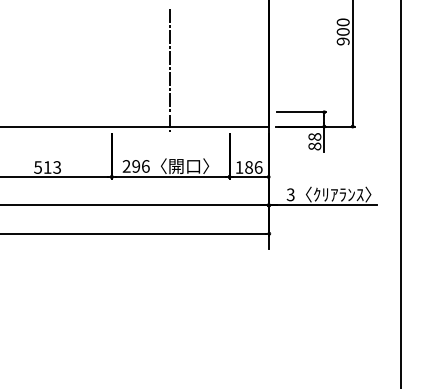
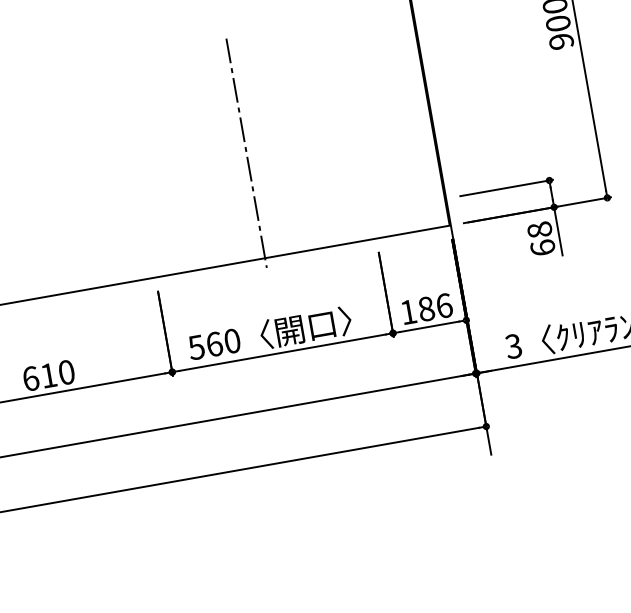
text: (314, 146) -> (542, 247), 88 -> 68
text: (135, 166) -> (213, 344), 296 -> 560
text: (47, 167) -> (48, 375), 513 -> 610

